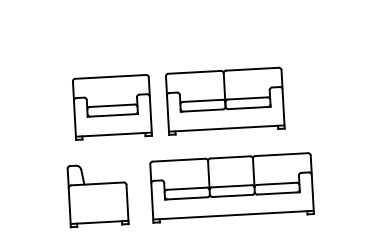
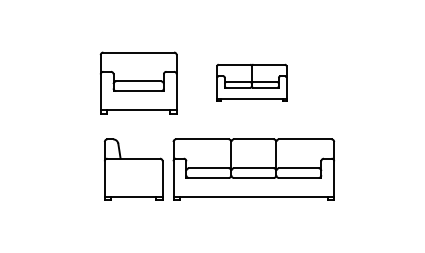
part: (224, 100) -> (251, 82), size x0.6
part: (97, 194) -> (133, 169), moved

